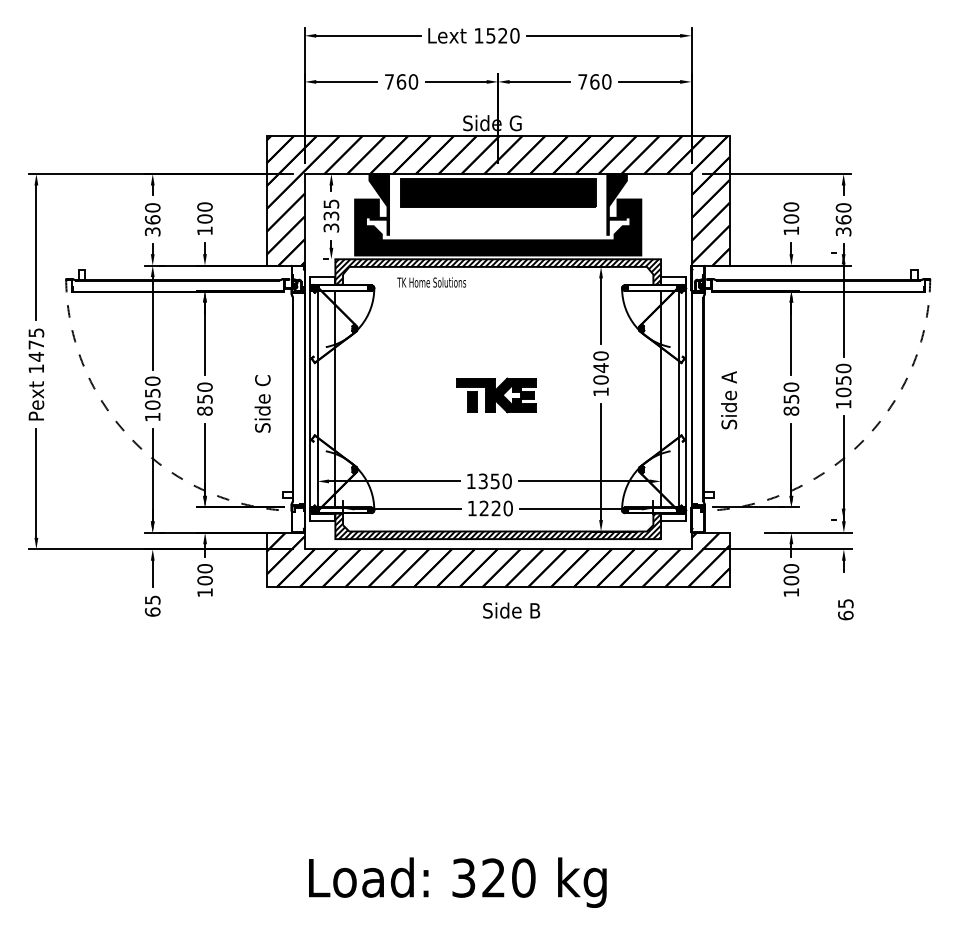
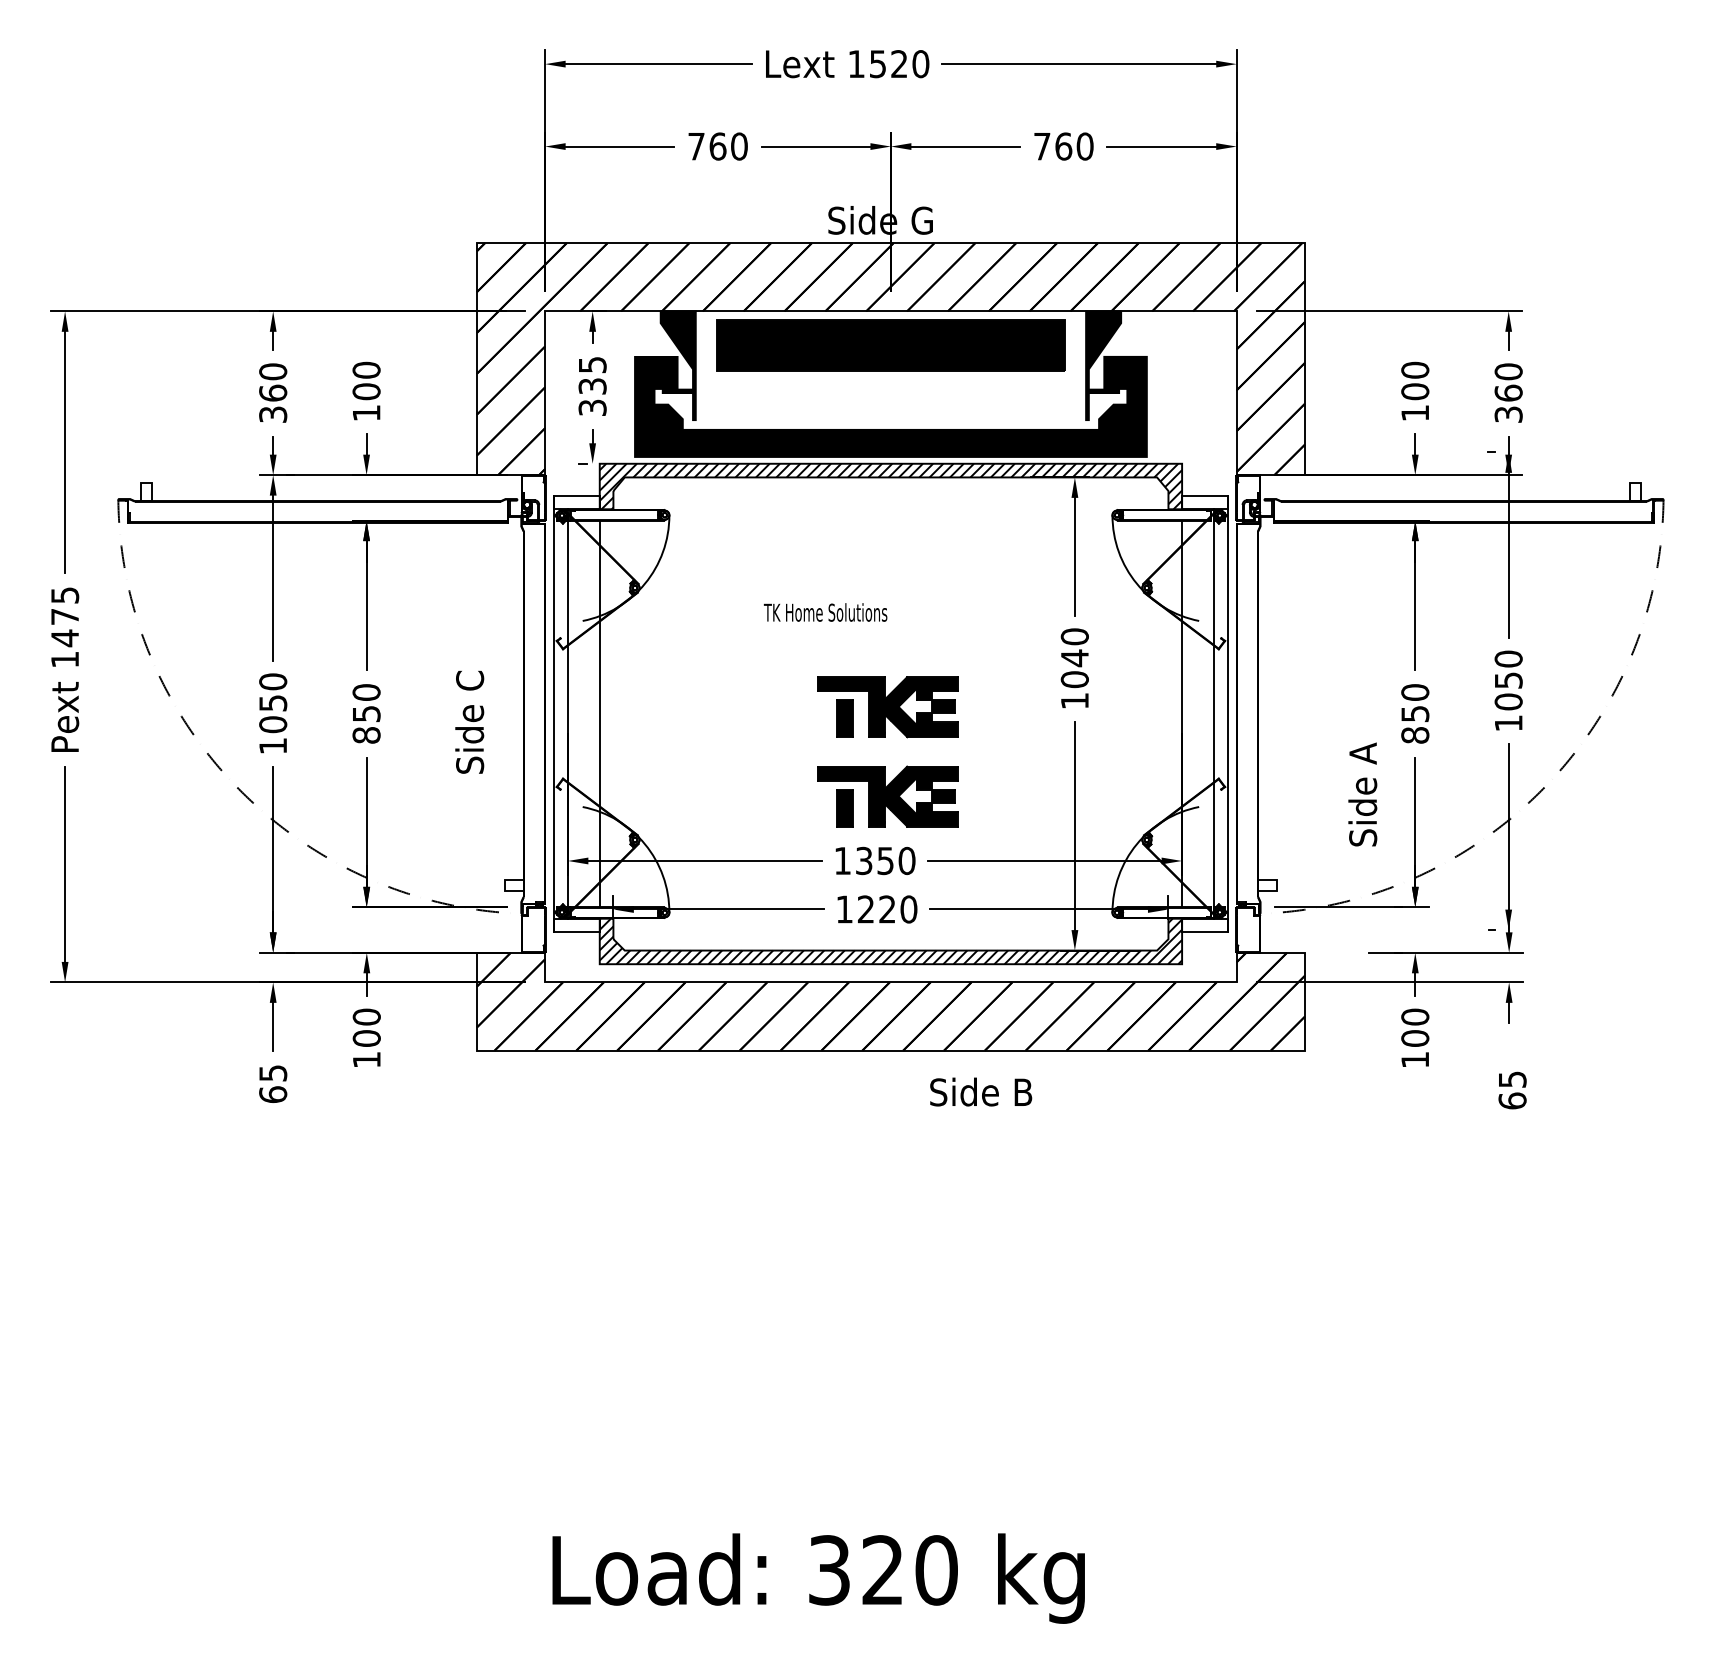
text: (431, 282) -> (825, 612), moved
text: (729, 400) -> (1363, 794), moved
part: (496, 445) -> (887, 796), added
text: (511, 610) -> (980, 1091), moved

